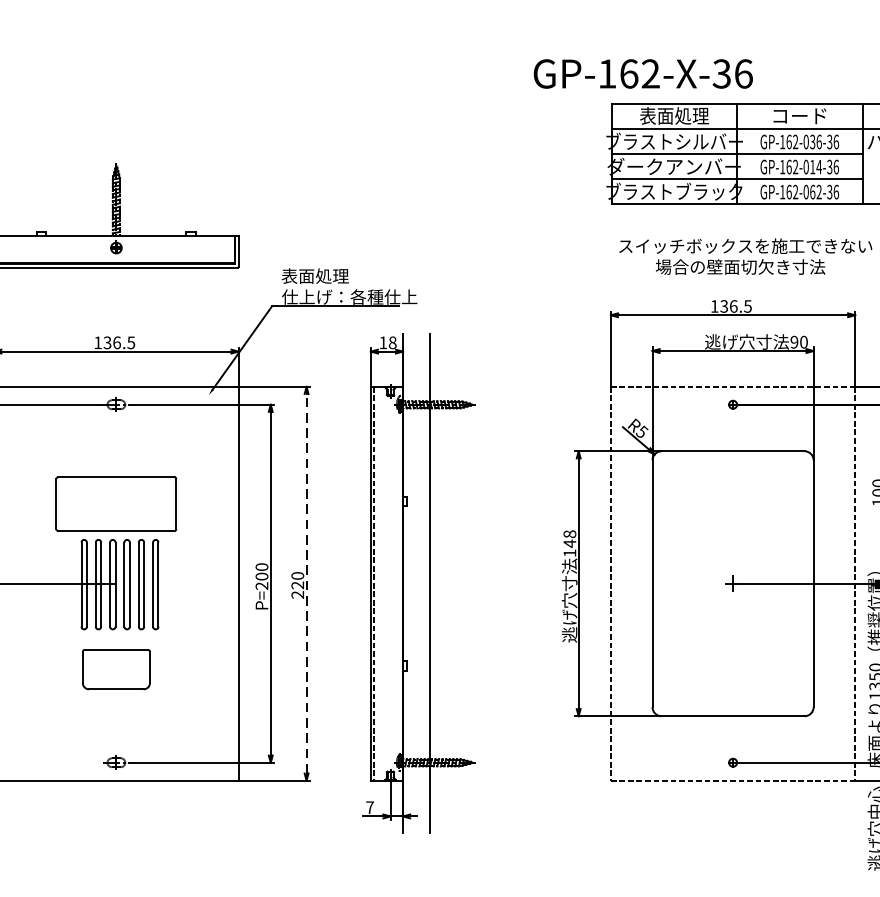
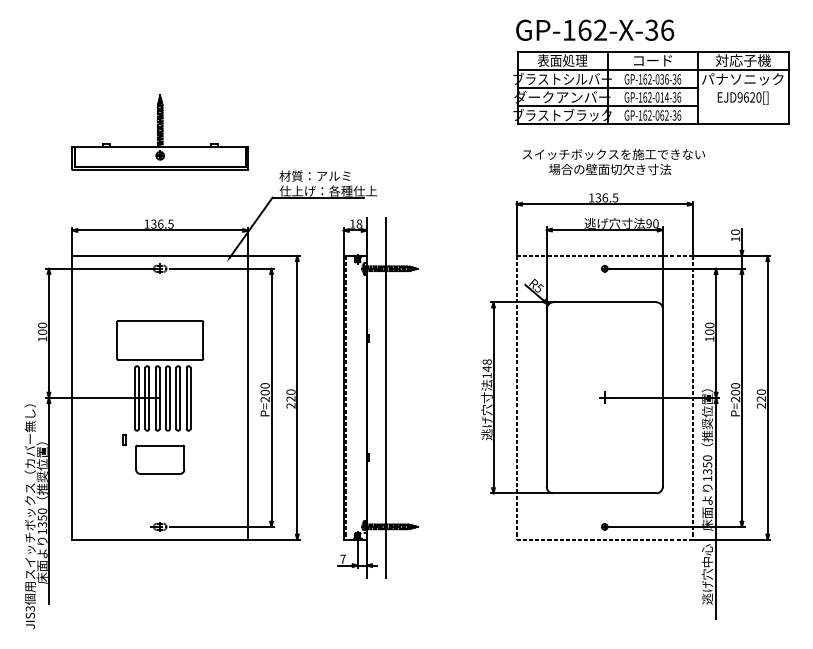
text: (643, 72) -> (595, 29), moved
text: (330, 275) -> (314, 175), 表面処理 -> 材質：アルミ
line: (306, 583) -> (297, 397), dashed -> solid
part: (66, 641) -> (124, 439), added

